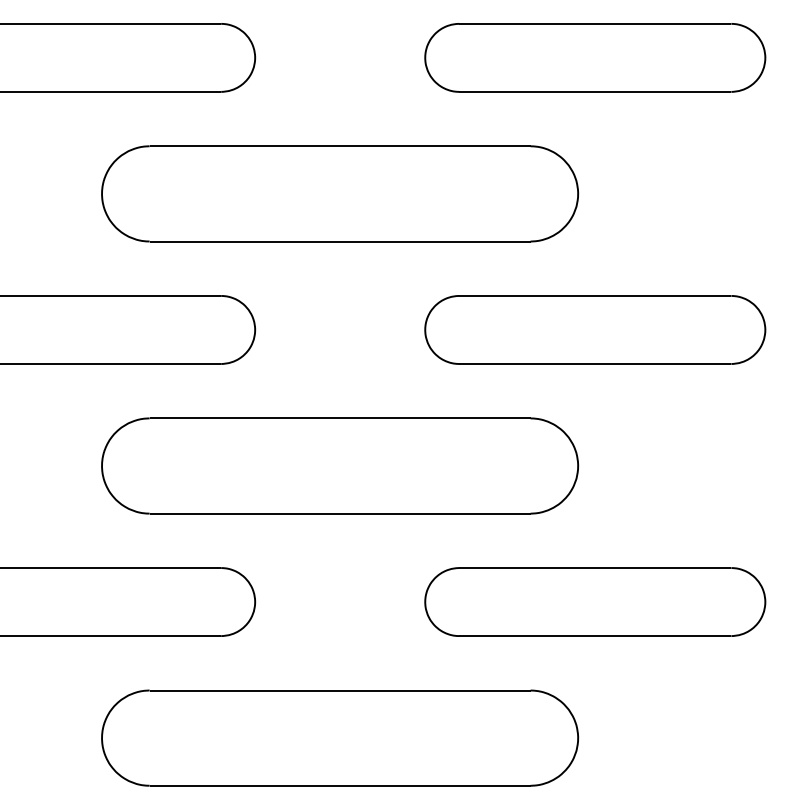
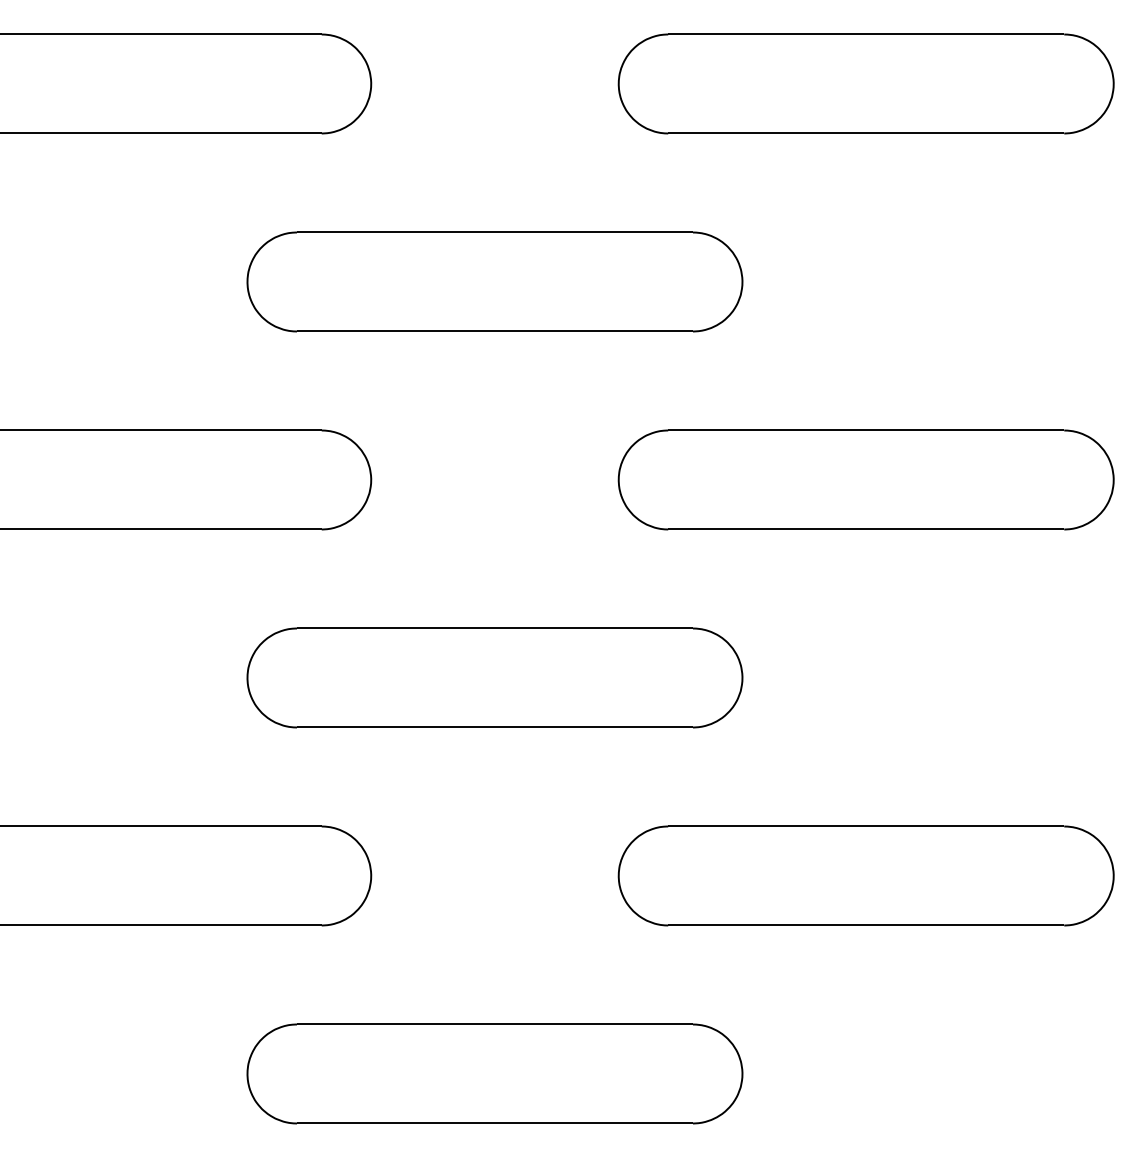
part: (340, 193) -> (495, 281), size x0.71
part: (340, 465) -> (495, 677), size x0.71
part: (340, 737) -> (495, 1073), size x0.71

